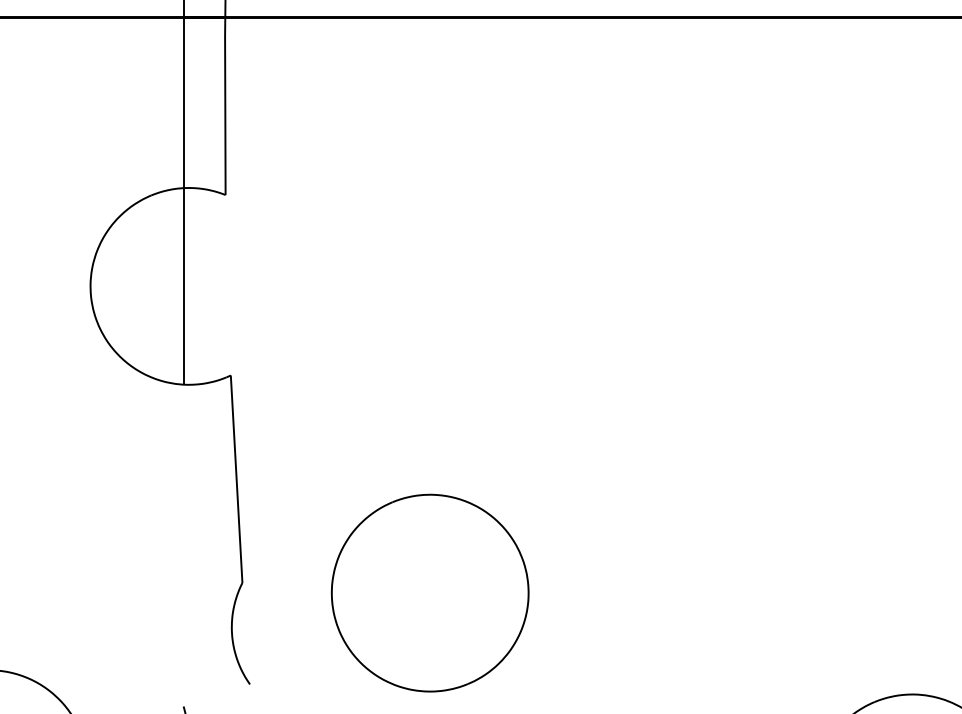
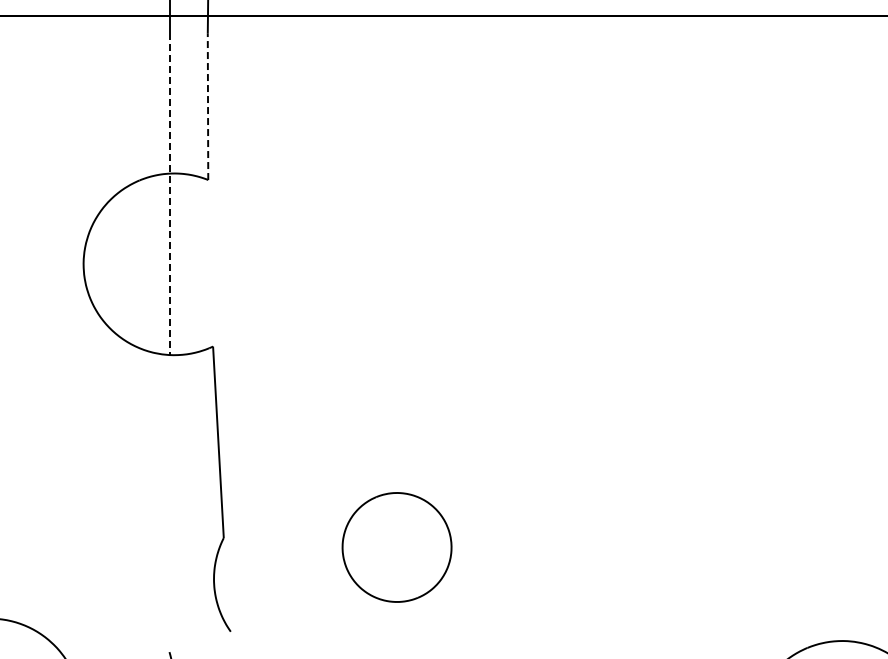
line: (225, 115) -> (208, 106), solid -> dashed
line: (183, 210) -> (169, 194), solid -> dashed
part: (429, 593) -> (396, 547), size x0.6

